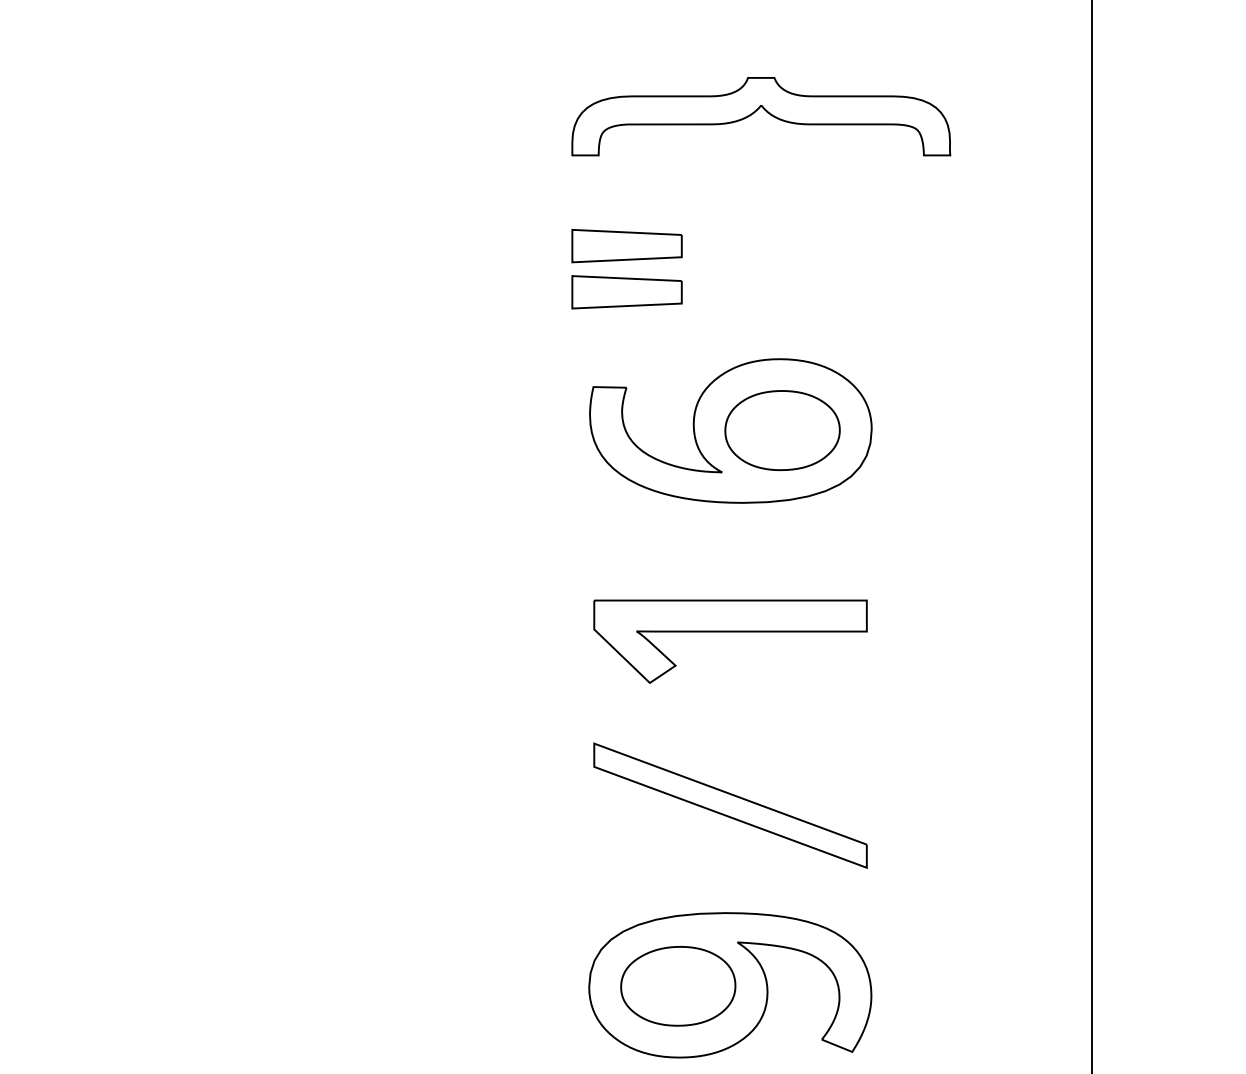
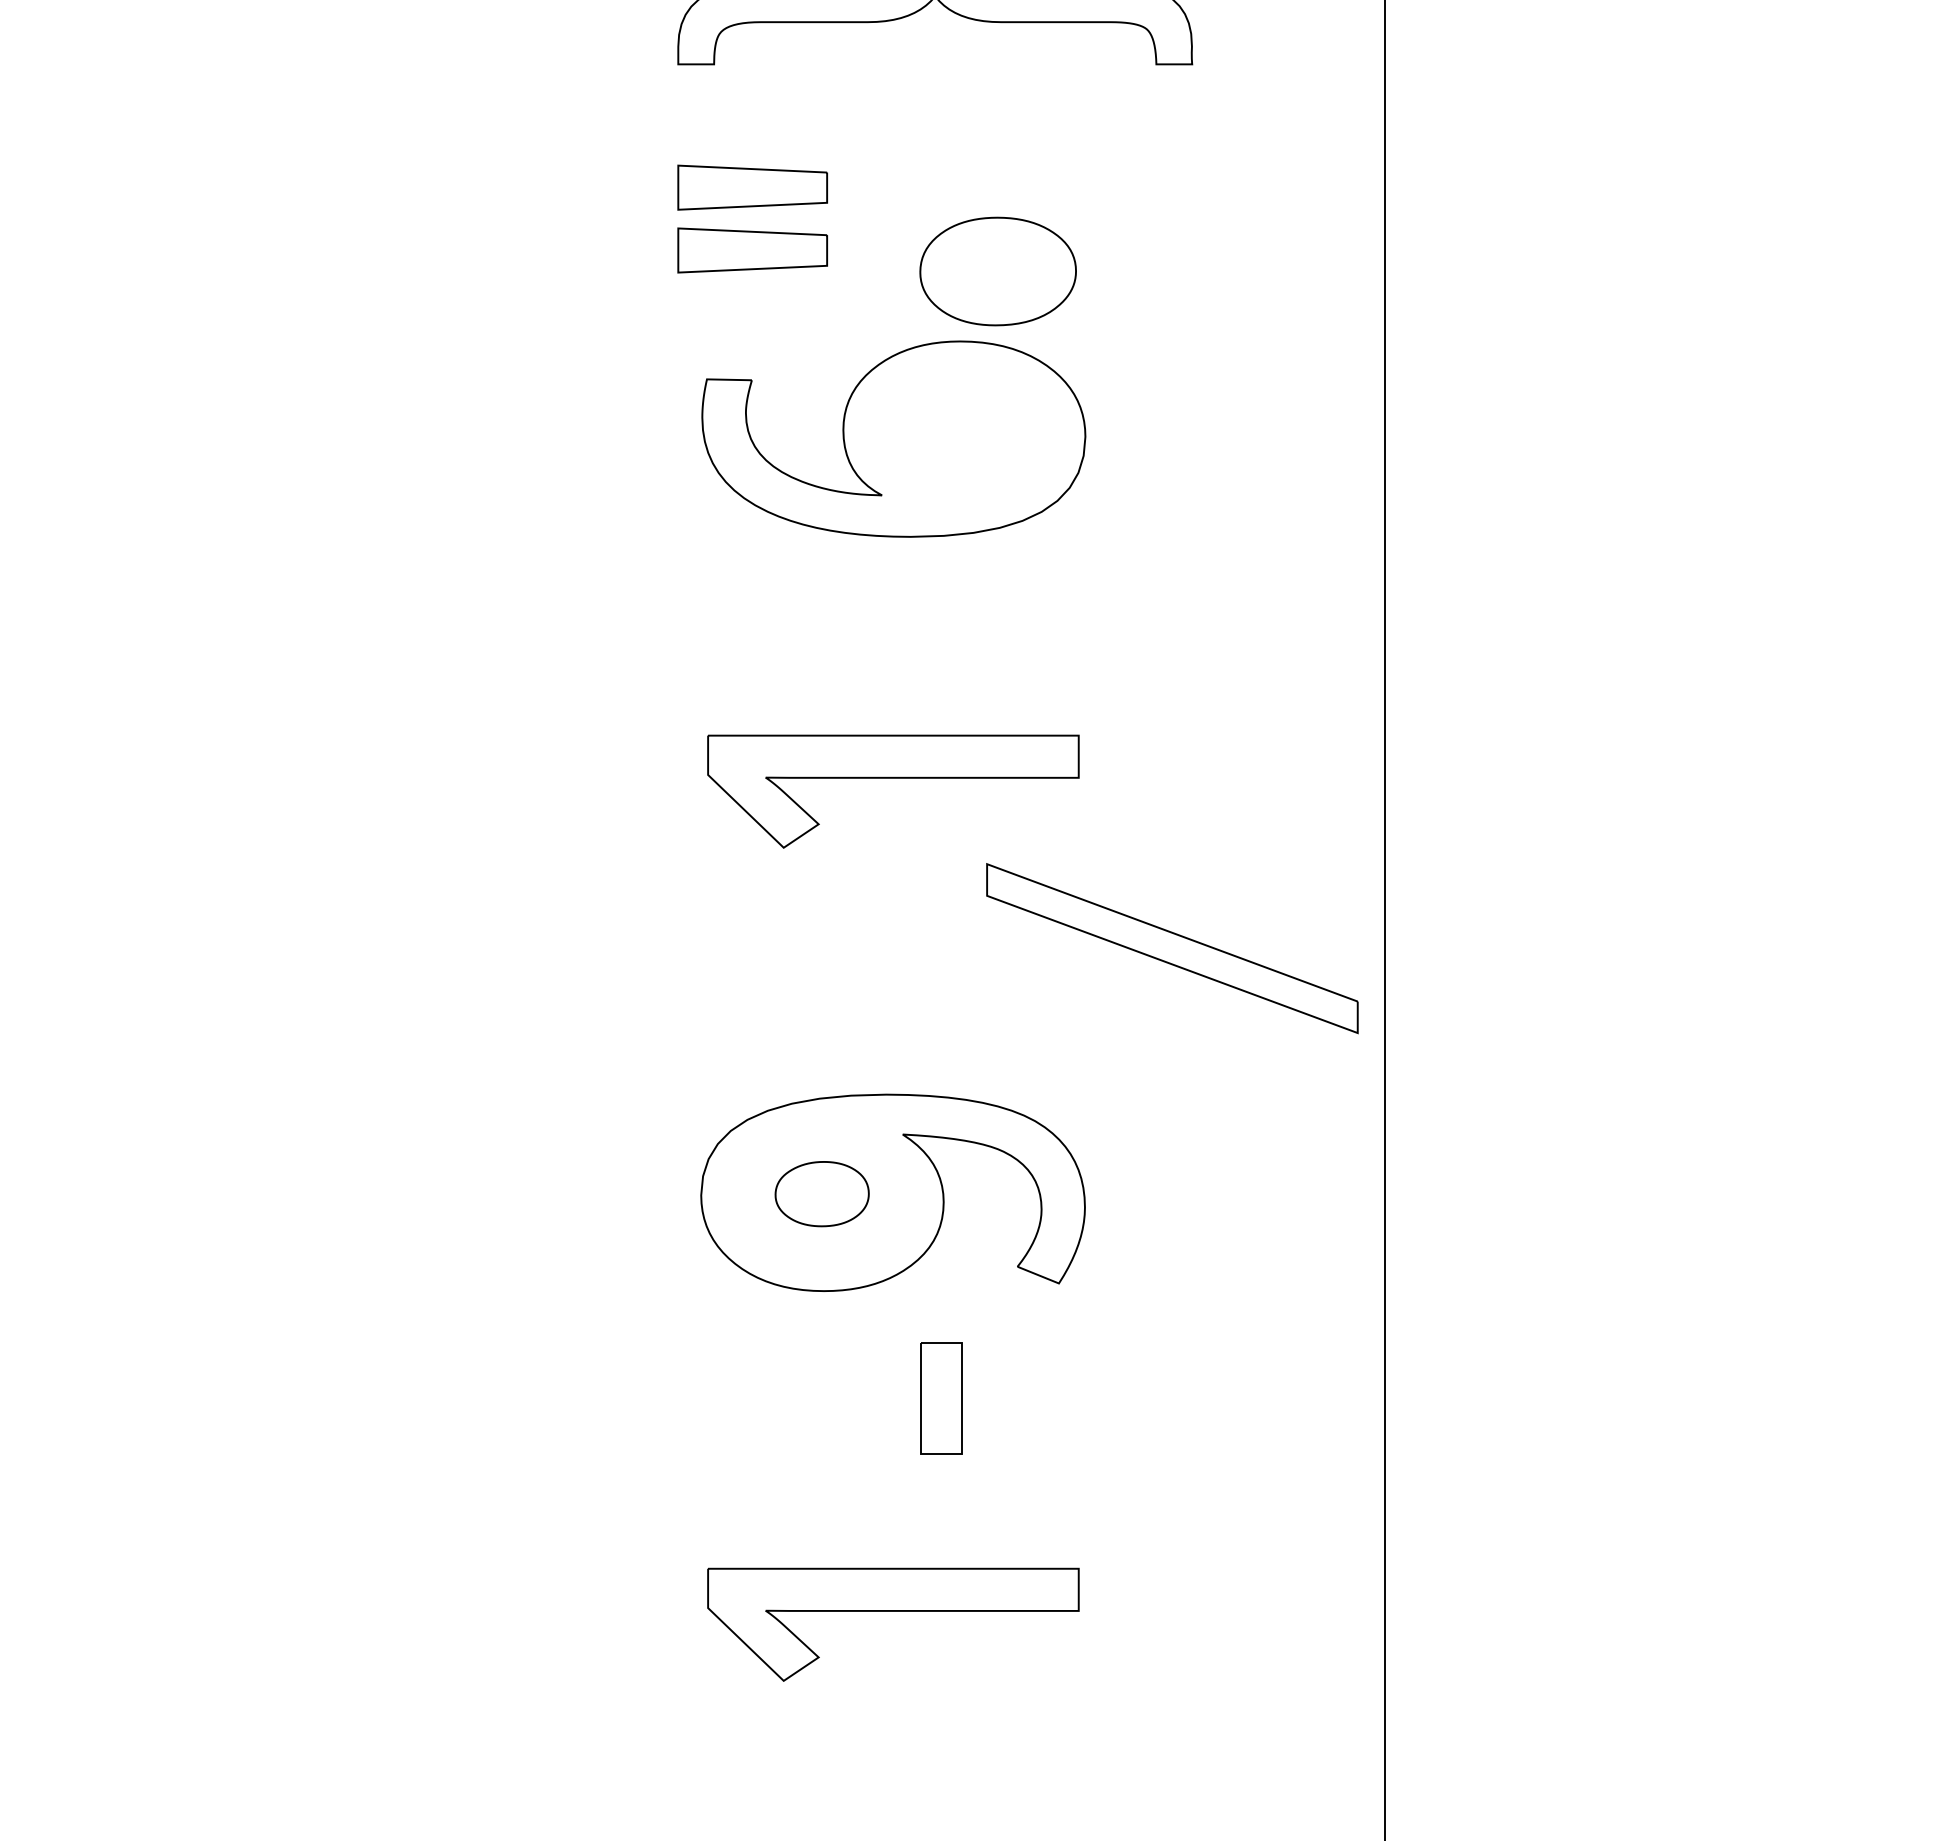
part: (782, 430) -> (997, 271), moved
part: (730, 632) -> (893, 778), moved
part: (730, 805) -> (1172, 948), moved
part: (677, 985) -> (821, 1193), size x0.6

